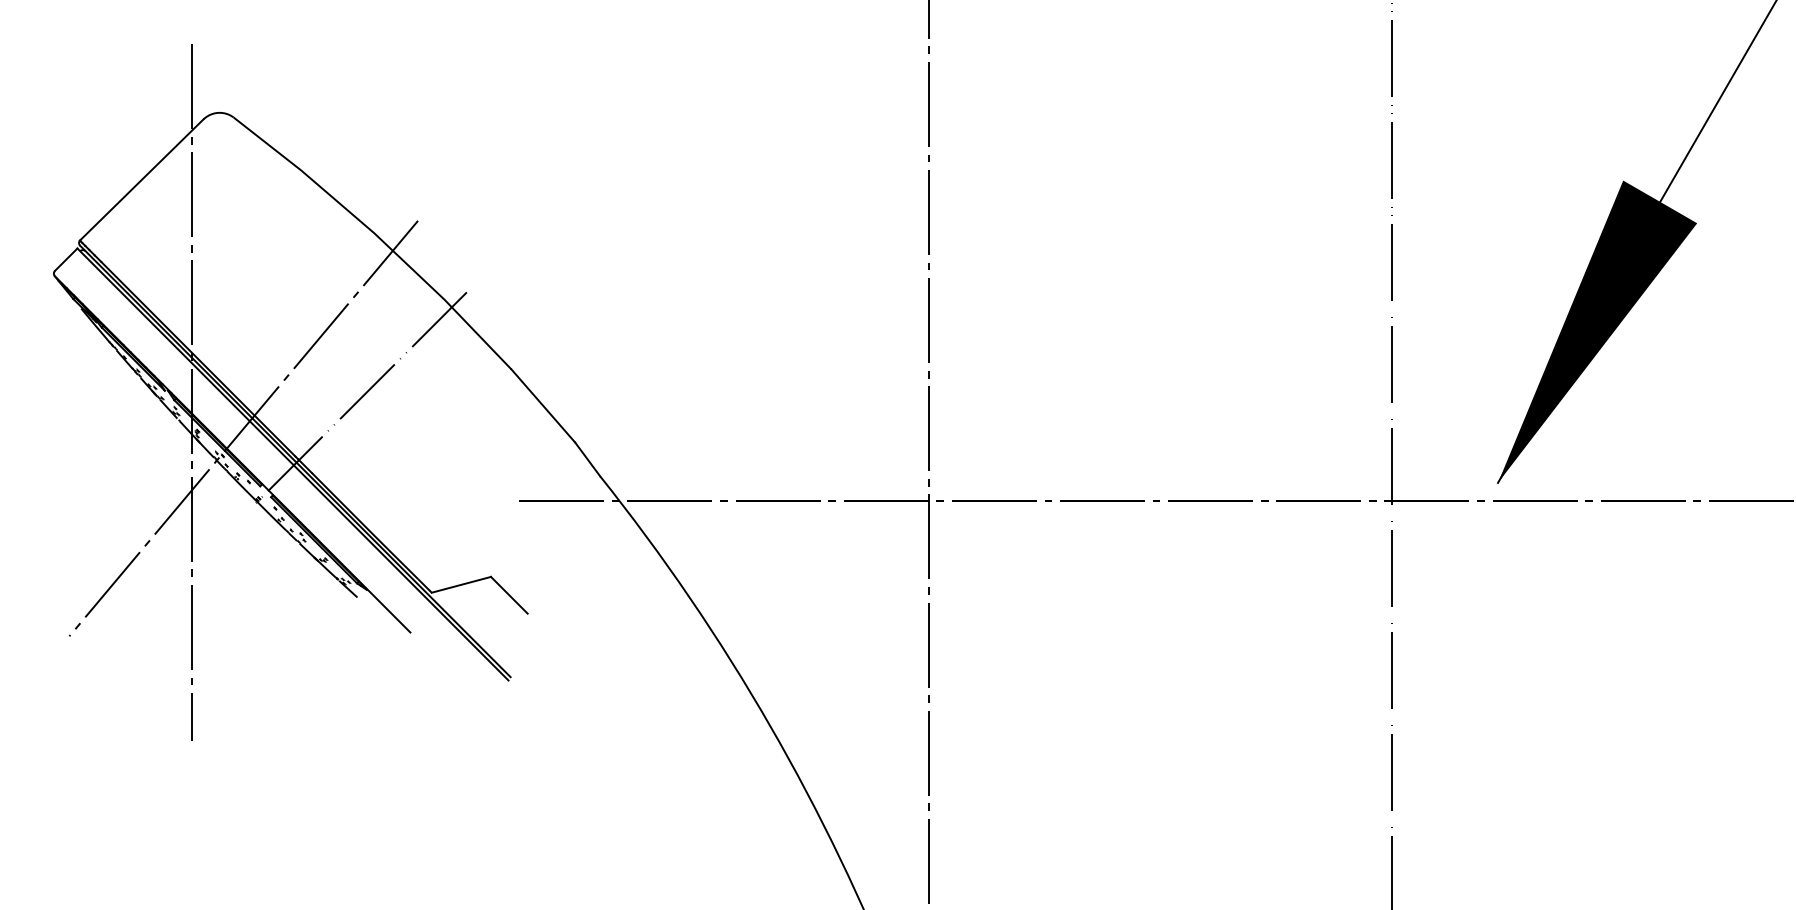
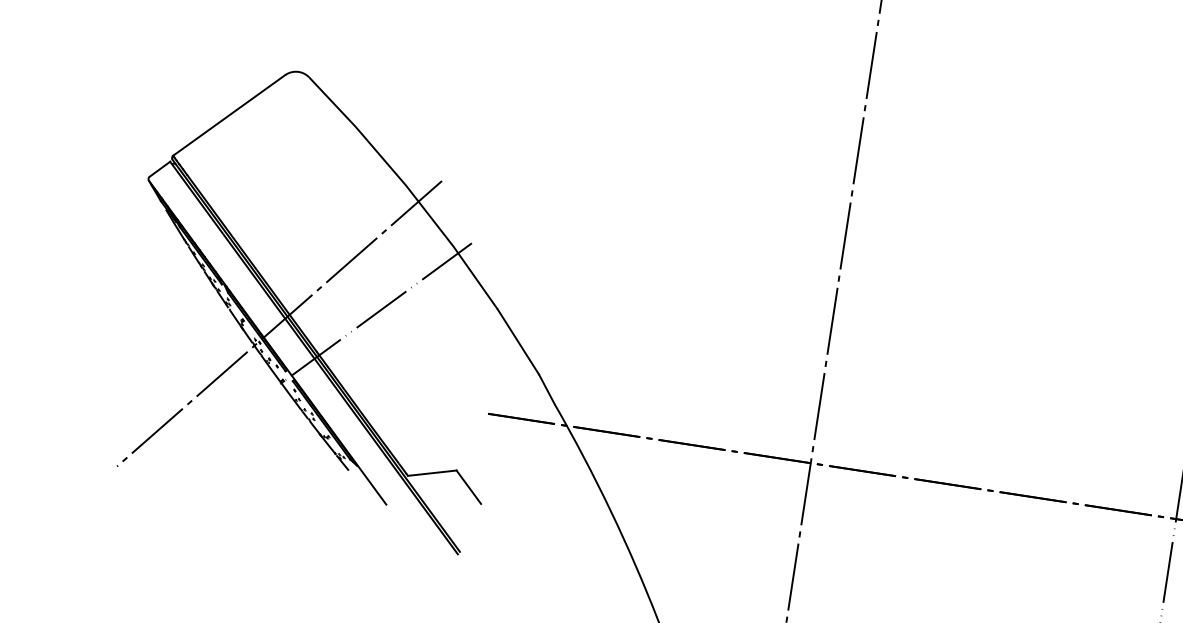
line: (191, 392) -> (242, 289), removed

